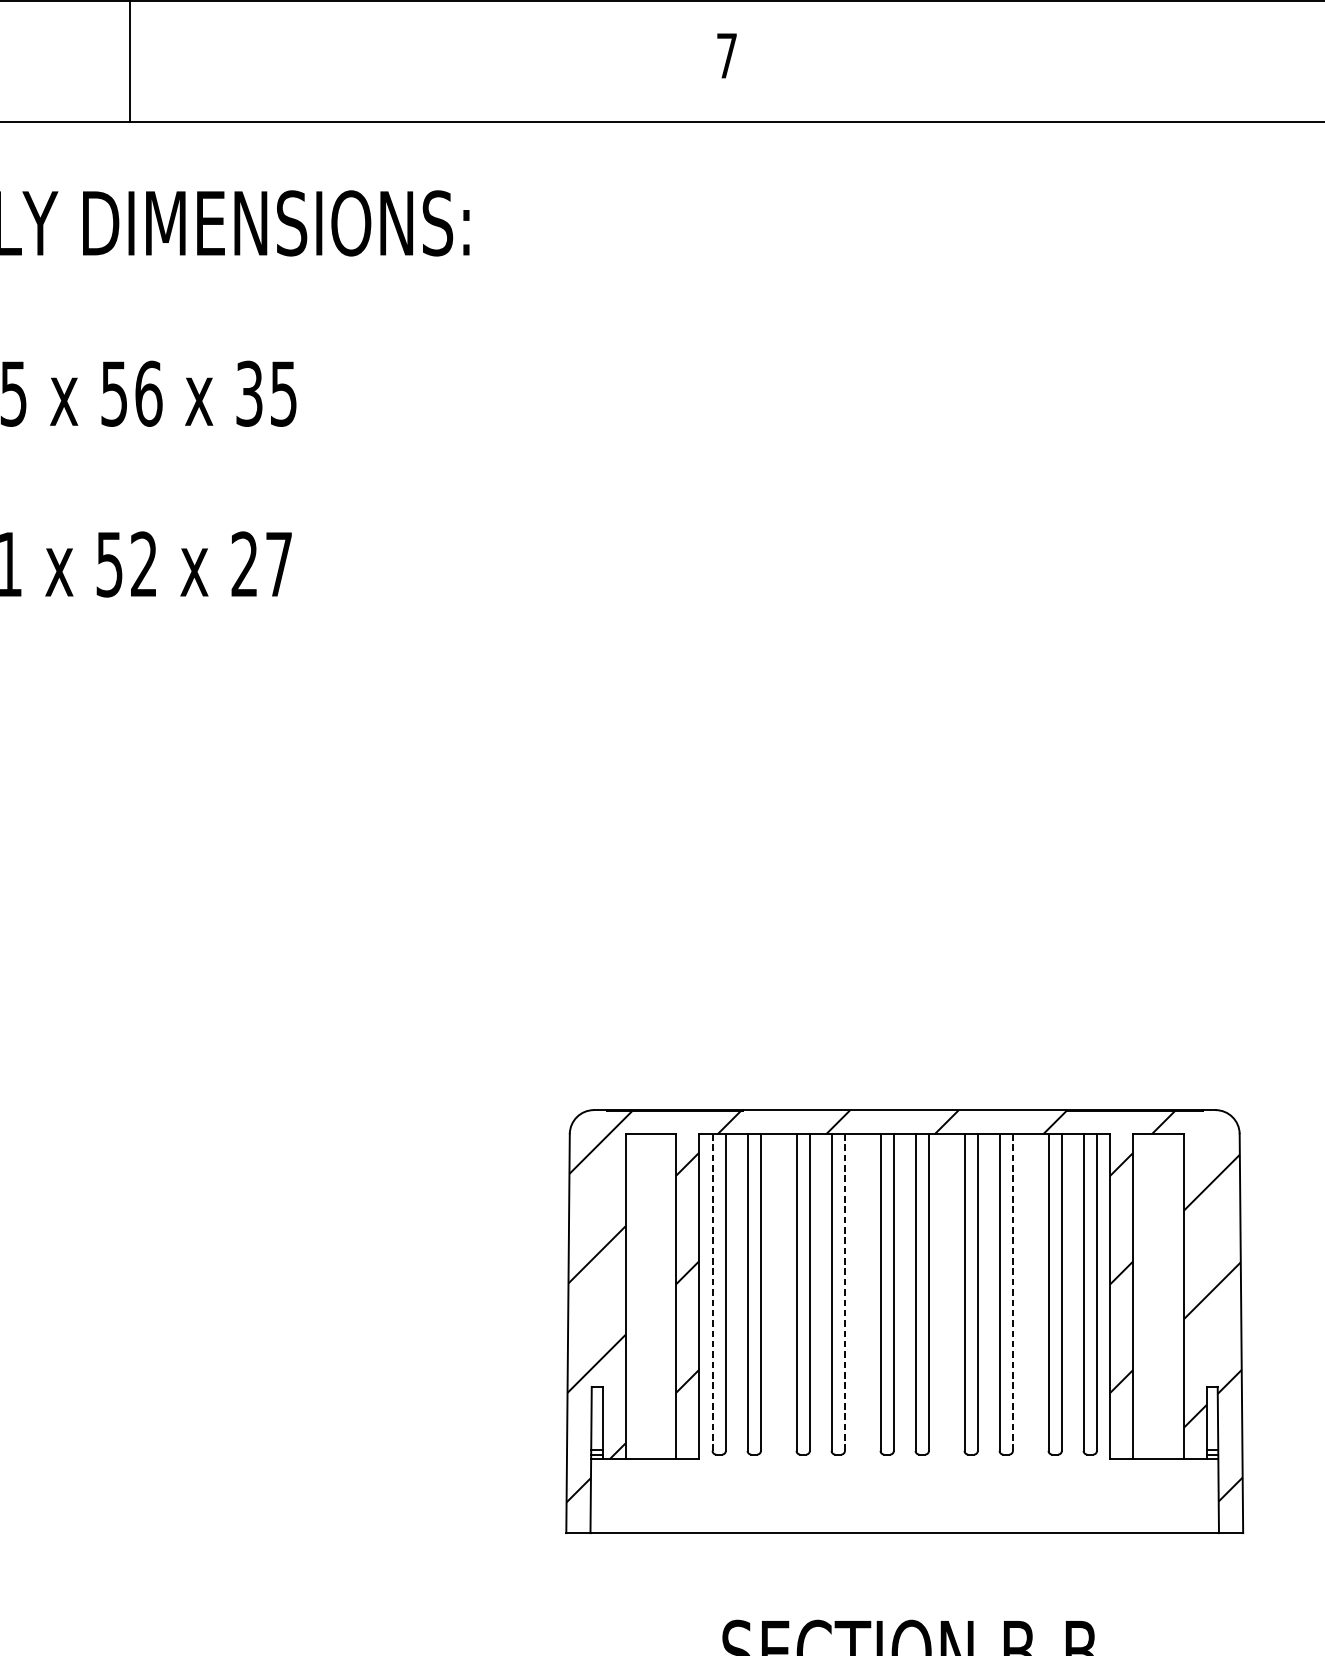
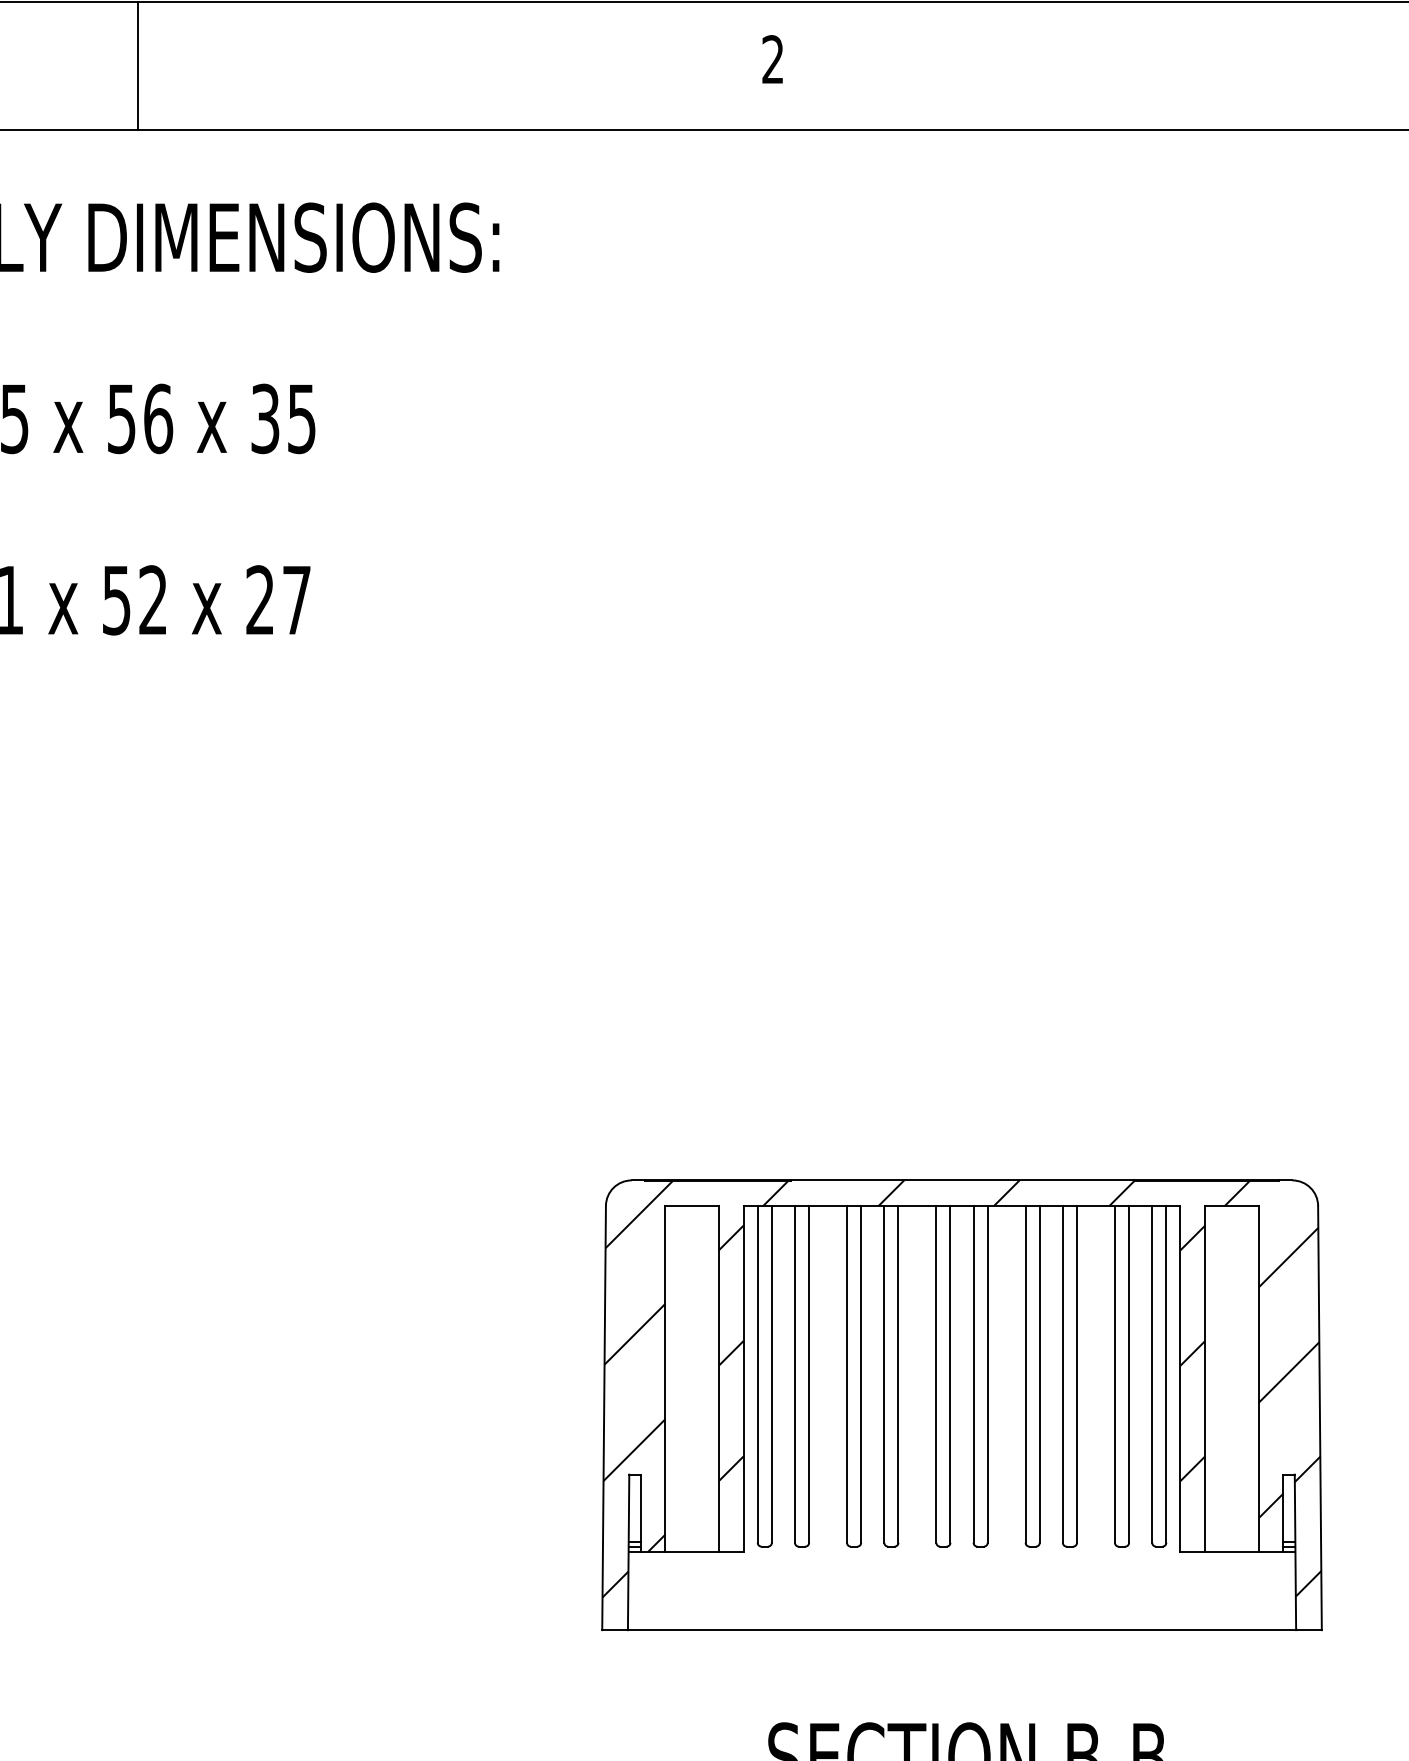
text: (726, 55) -> (772, 59), 7 -> 2
line: (712, 1291) -> (757, 1373), dashed -> solid
line: (844, 1291) -> (898, 1373), dashed -> solid
line: (1013, 1291) -> (1077, 1373), dashed -> solid

